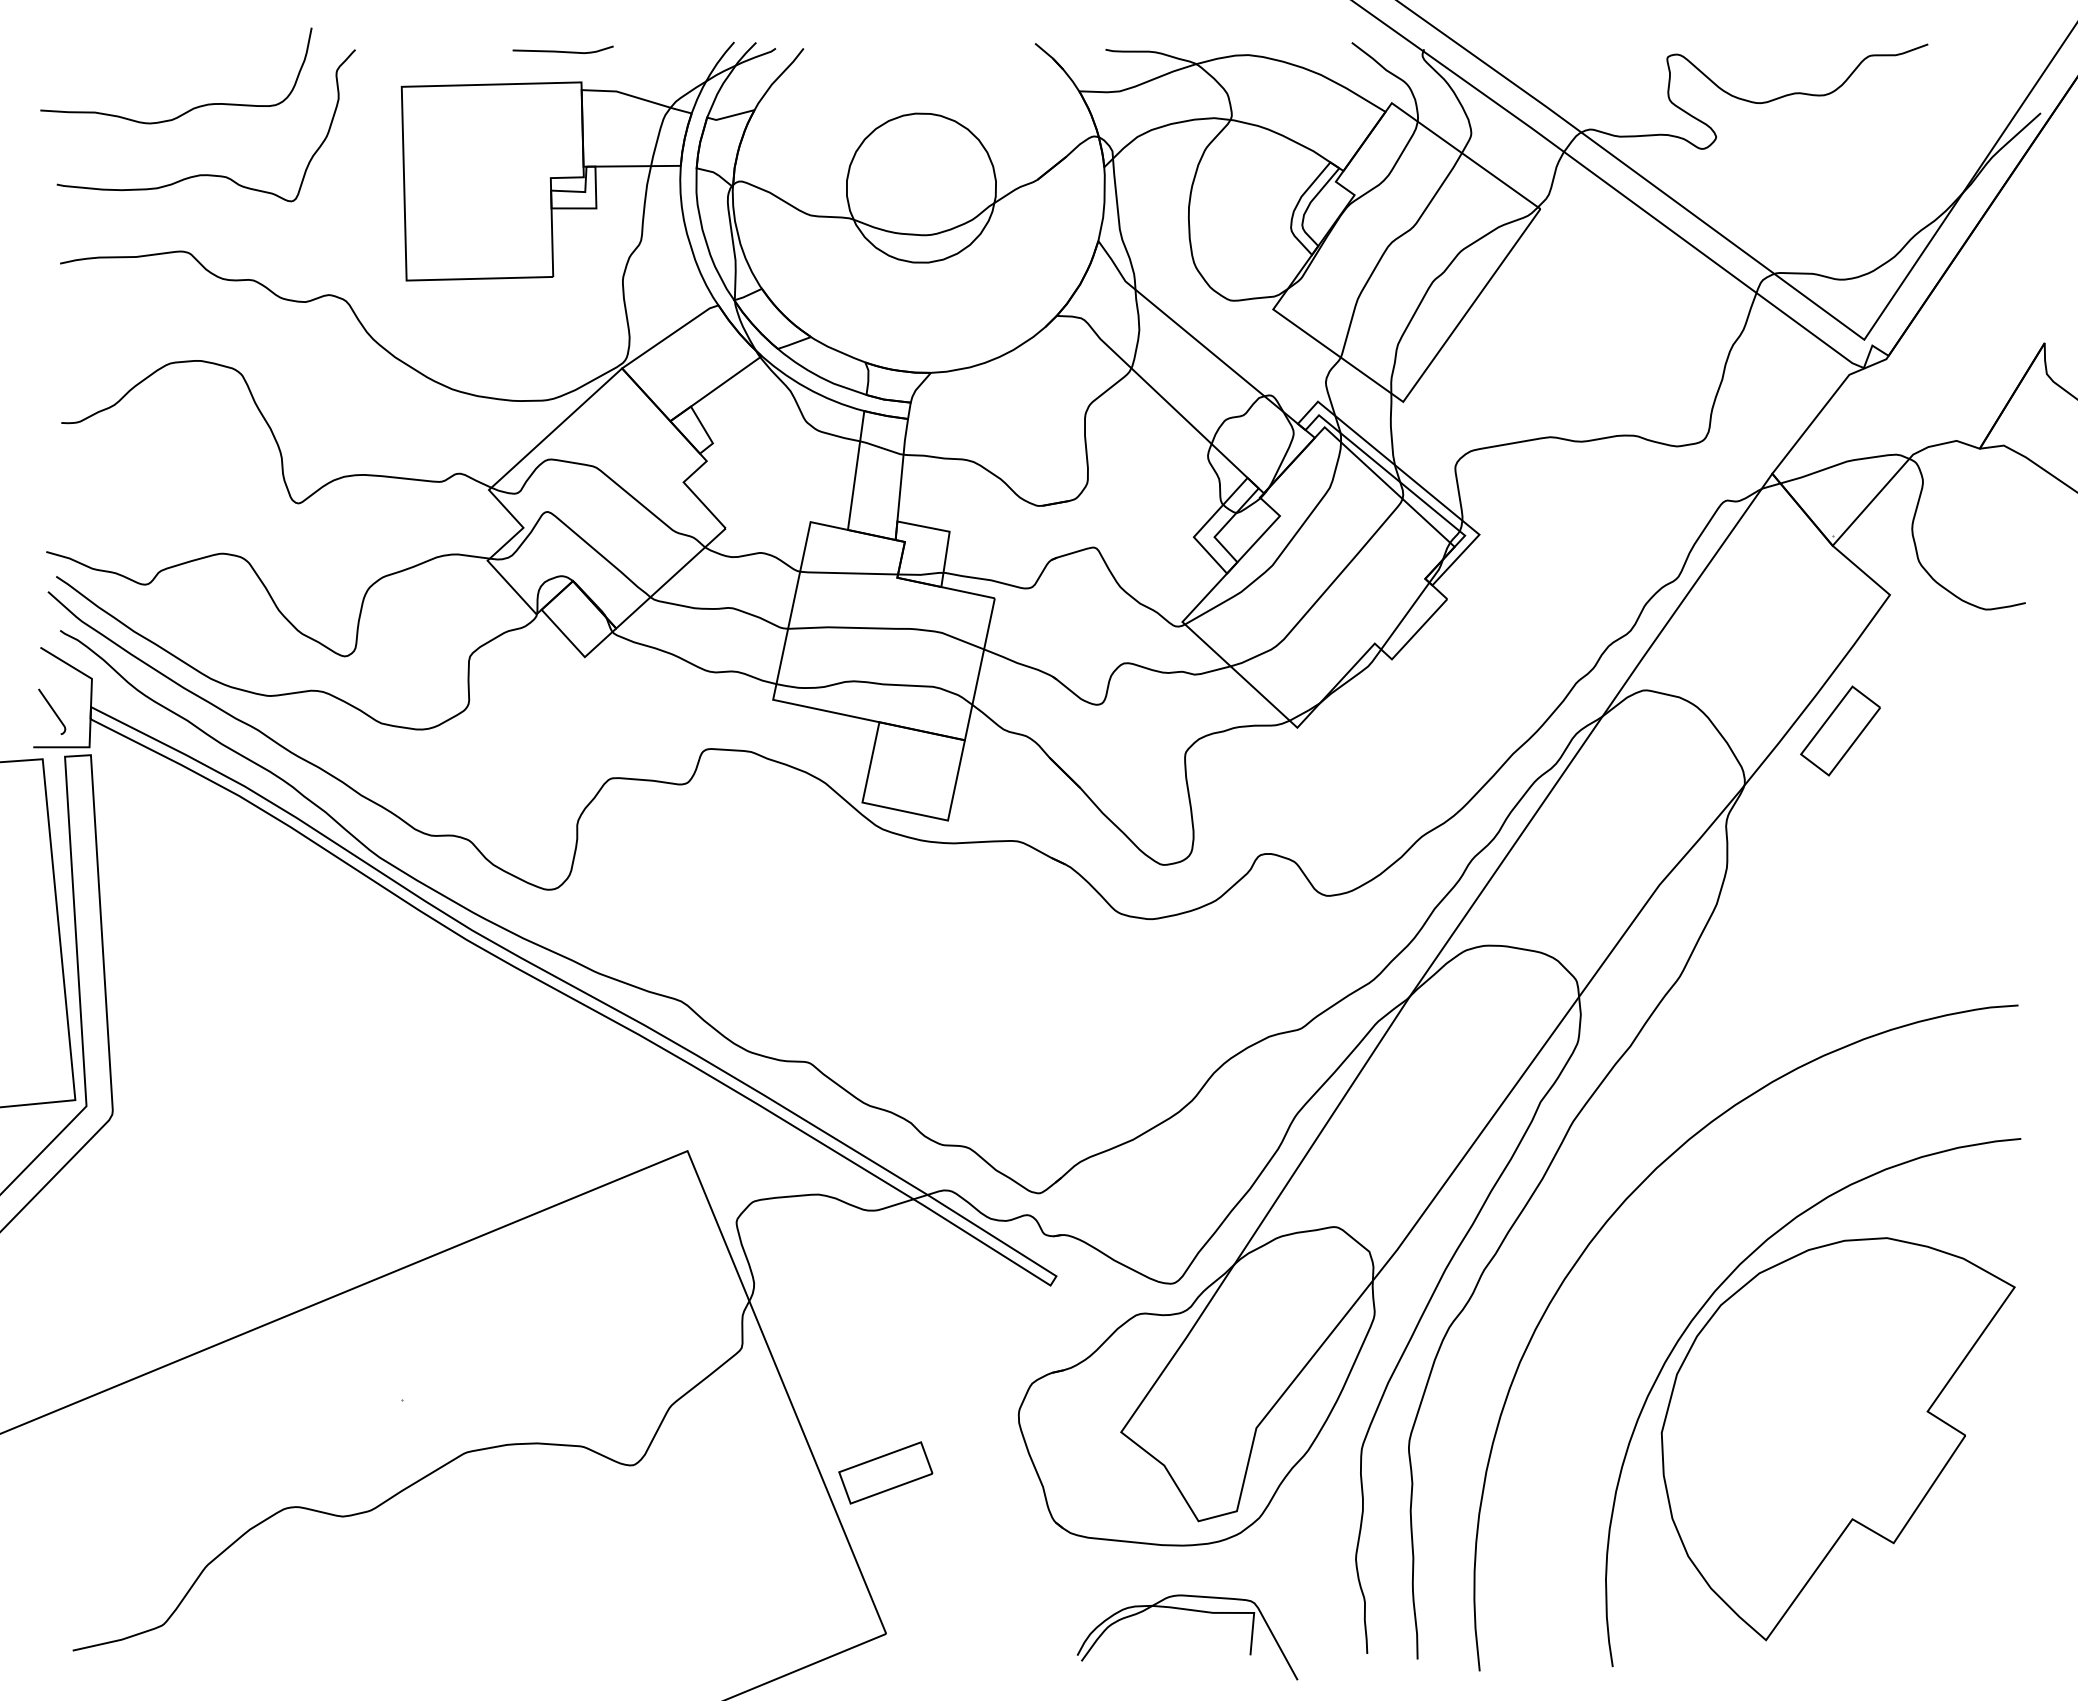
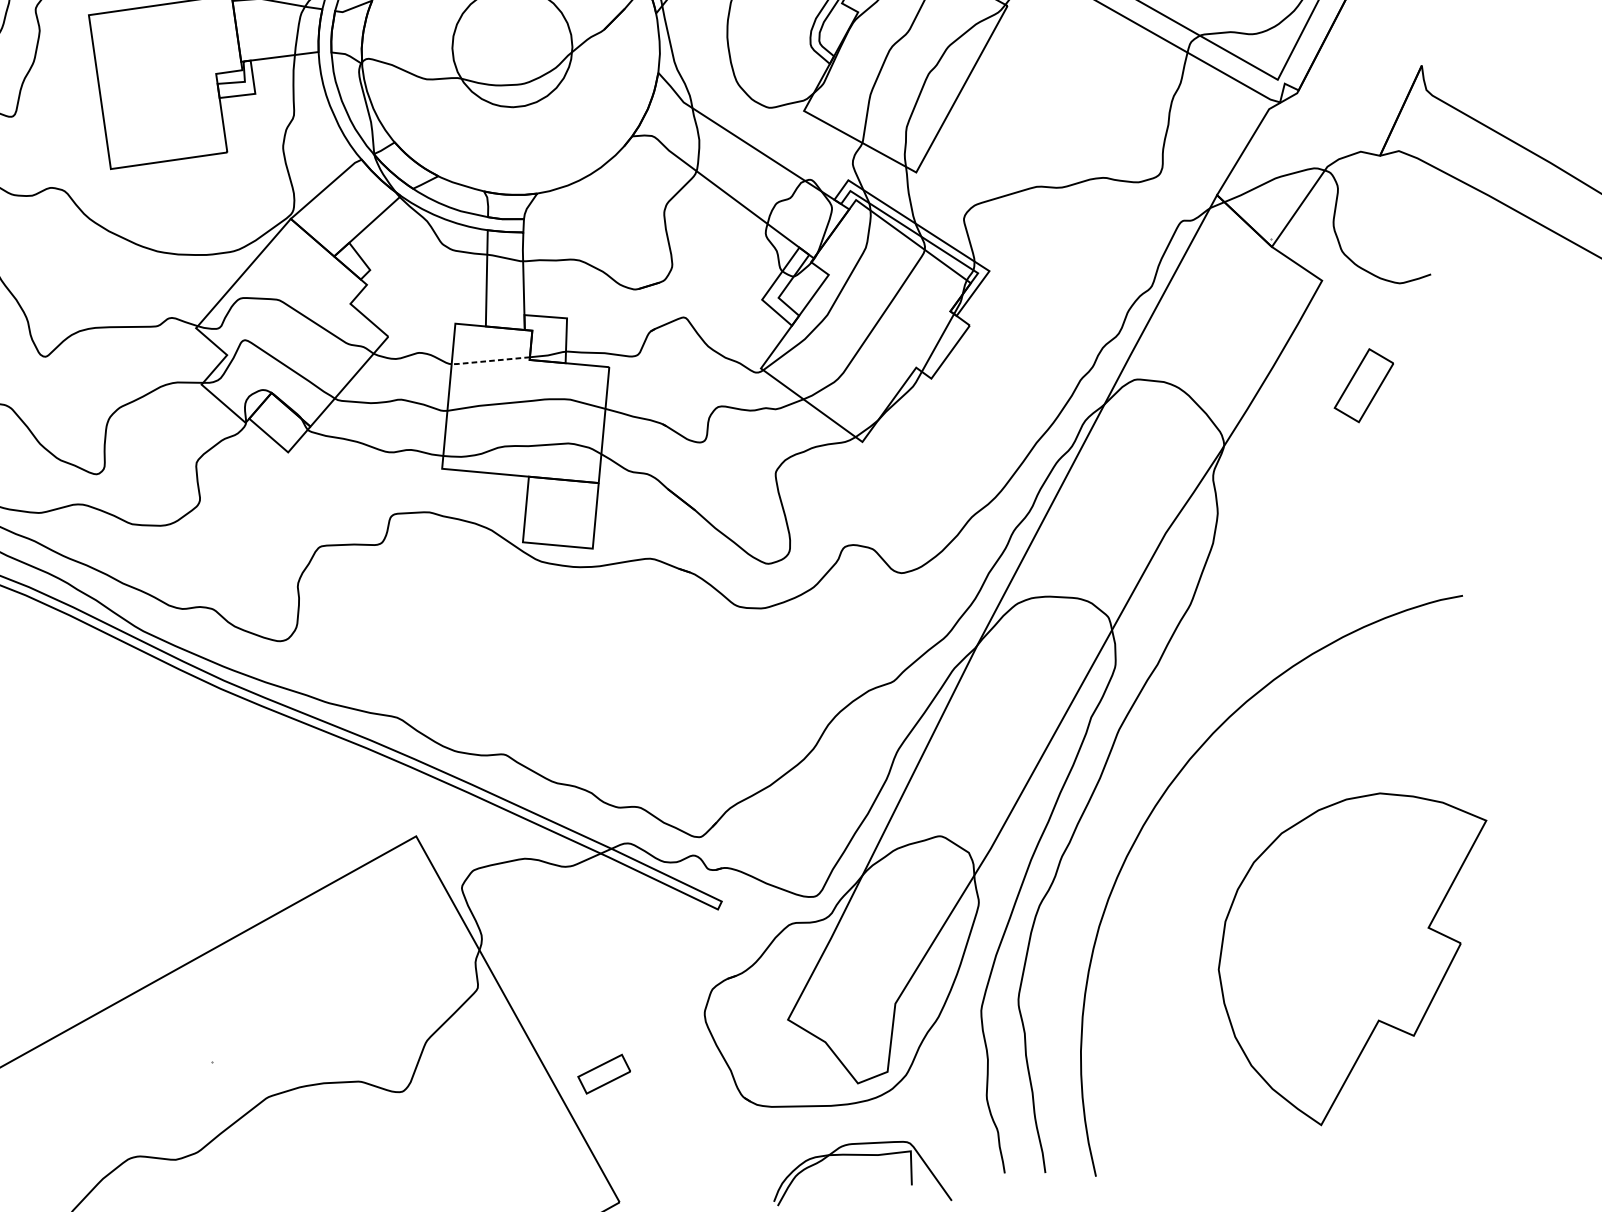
line: (848, 573) -> (490, 361), solid -> dashed
part: (1840, 730) -> (1363, 385), moved
curve: (1701, 1310) -> (1238, 868), removed
part: (885, 1472) -> (603, 1073), size x0.7

